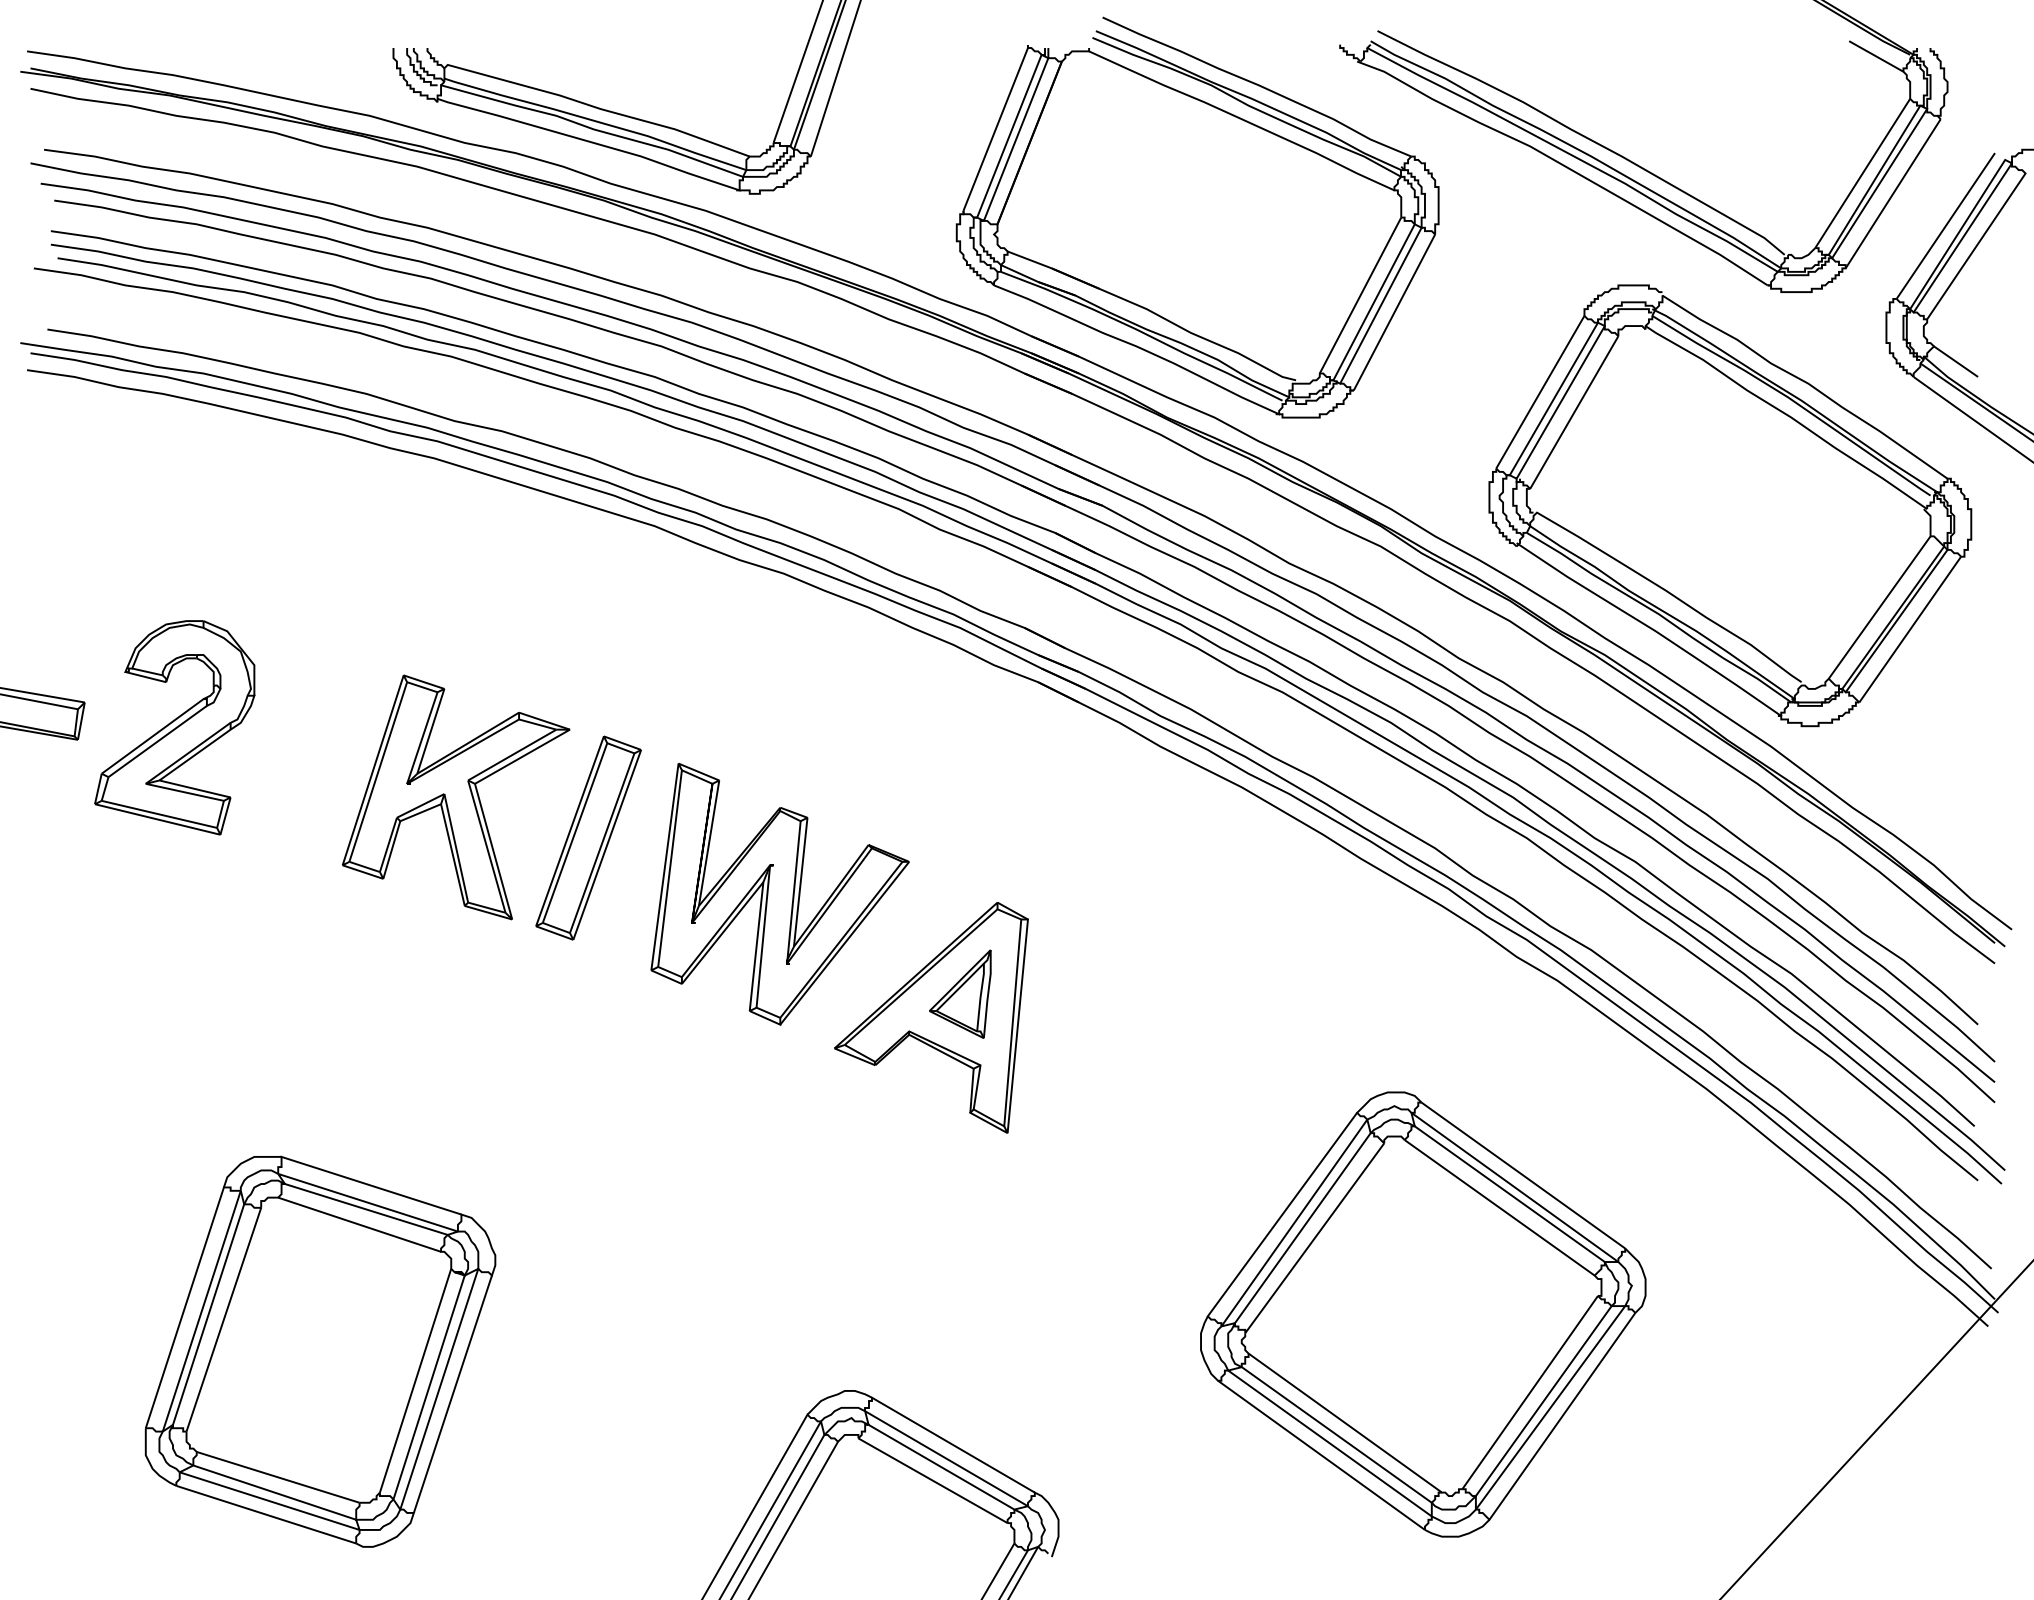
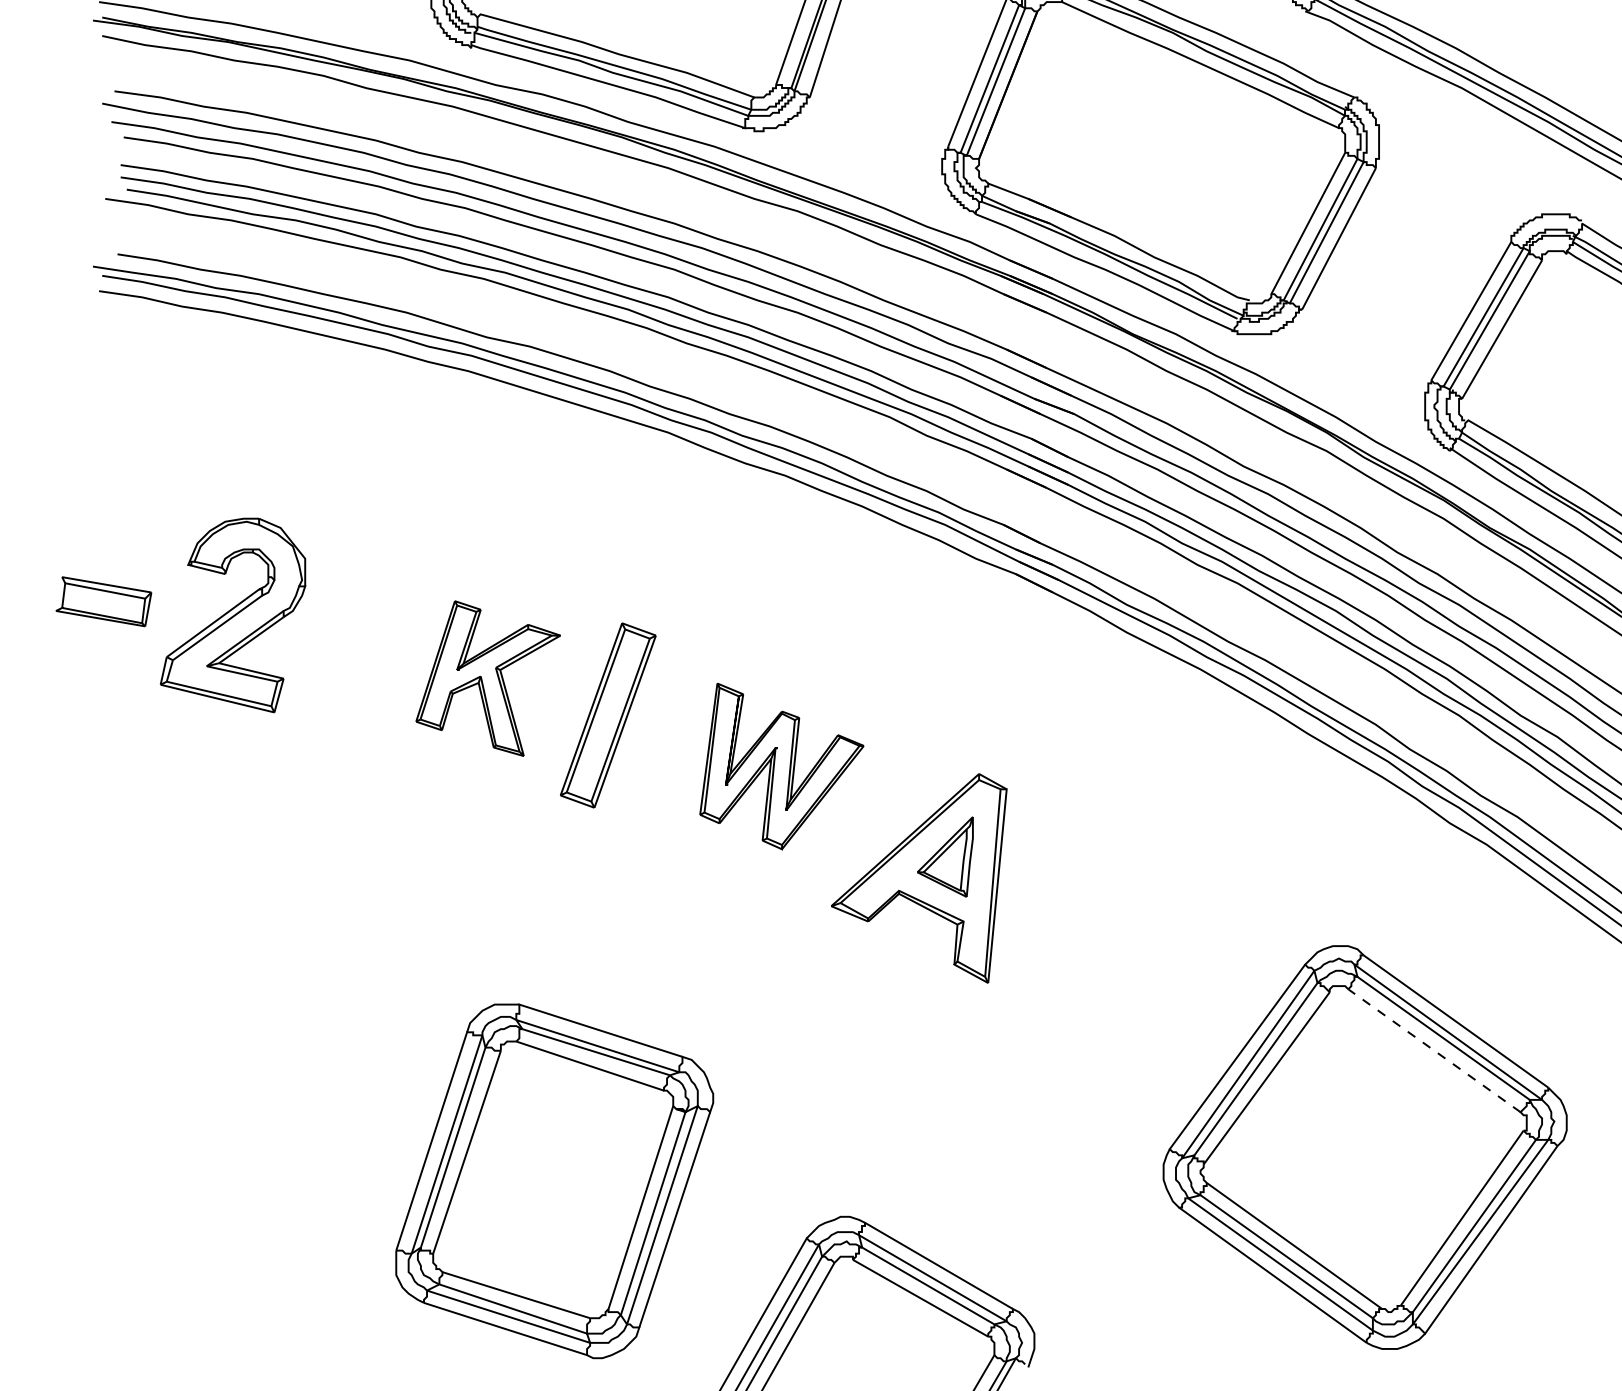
part: (456, 797) -> (488, 678), size x0.7
part: (779, 894) -> (781, 766), size x0.7
line: (1499, 1207) -> (1434, 1050), solid -> dashed
part: (320, 1351) -> (554, 1181), moved

